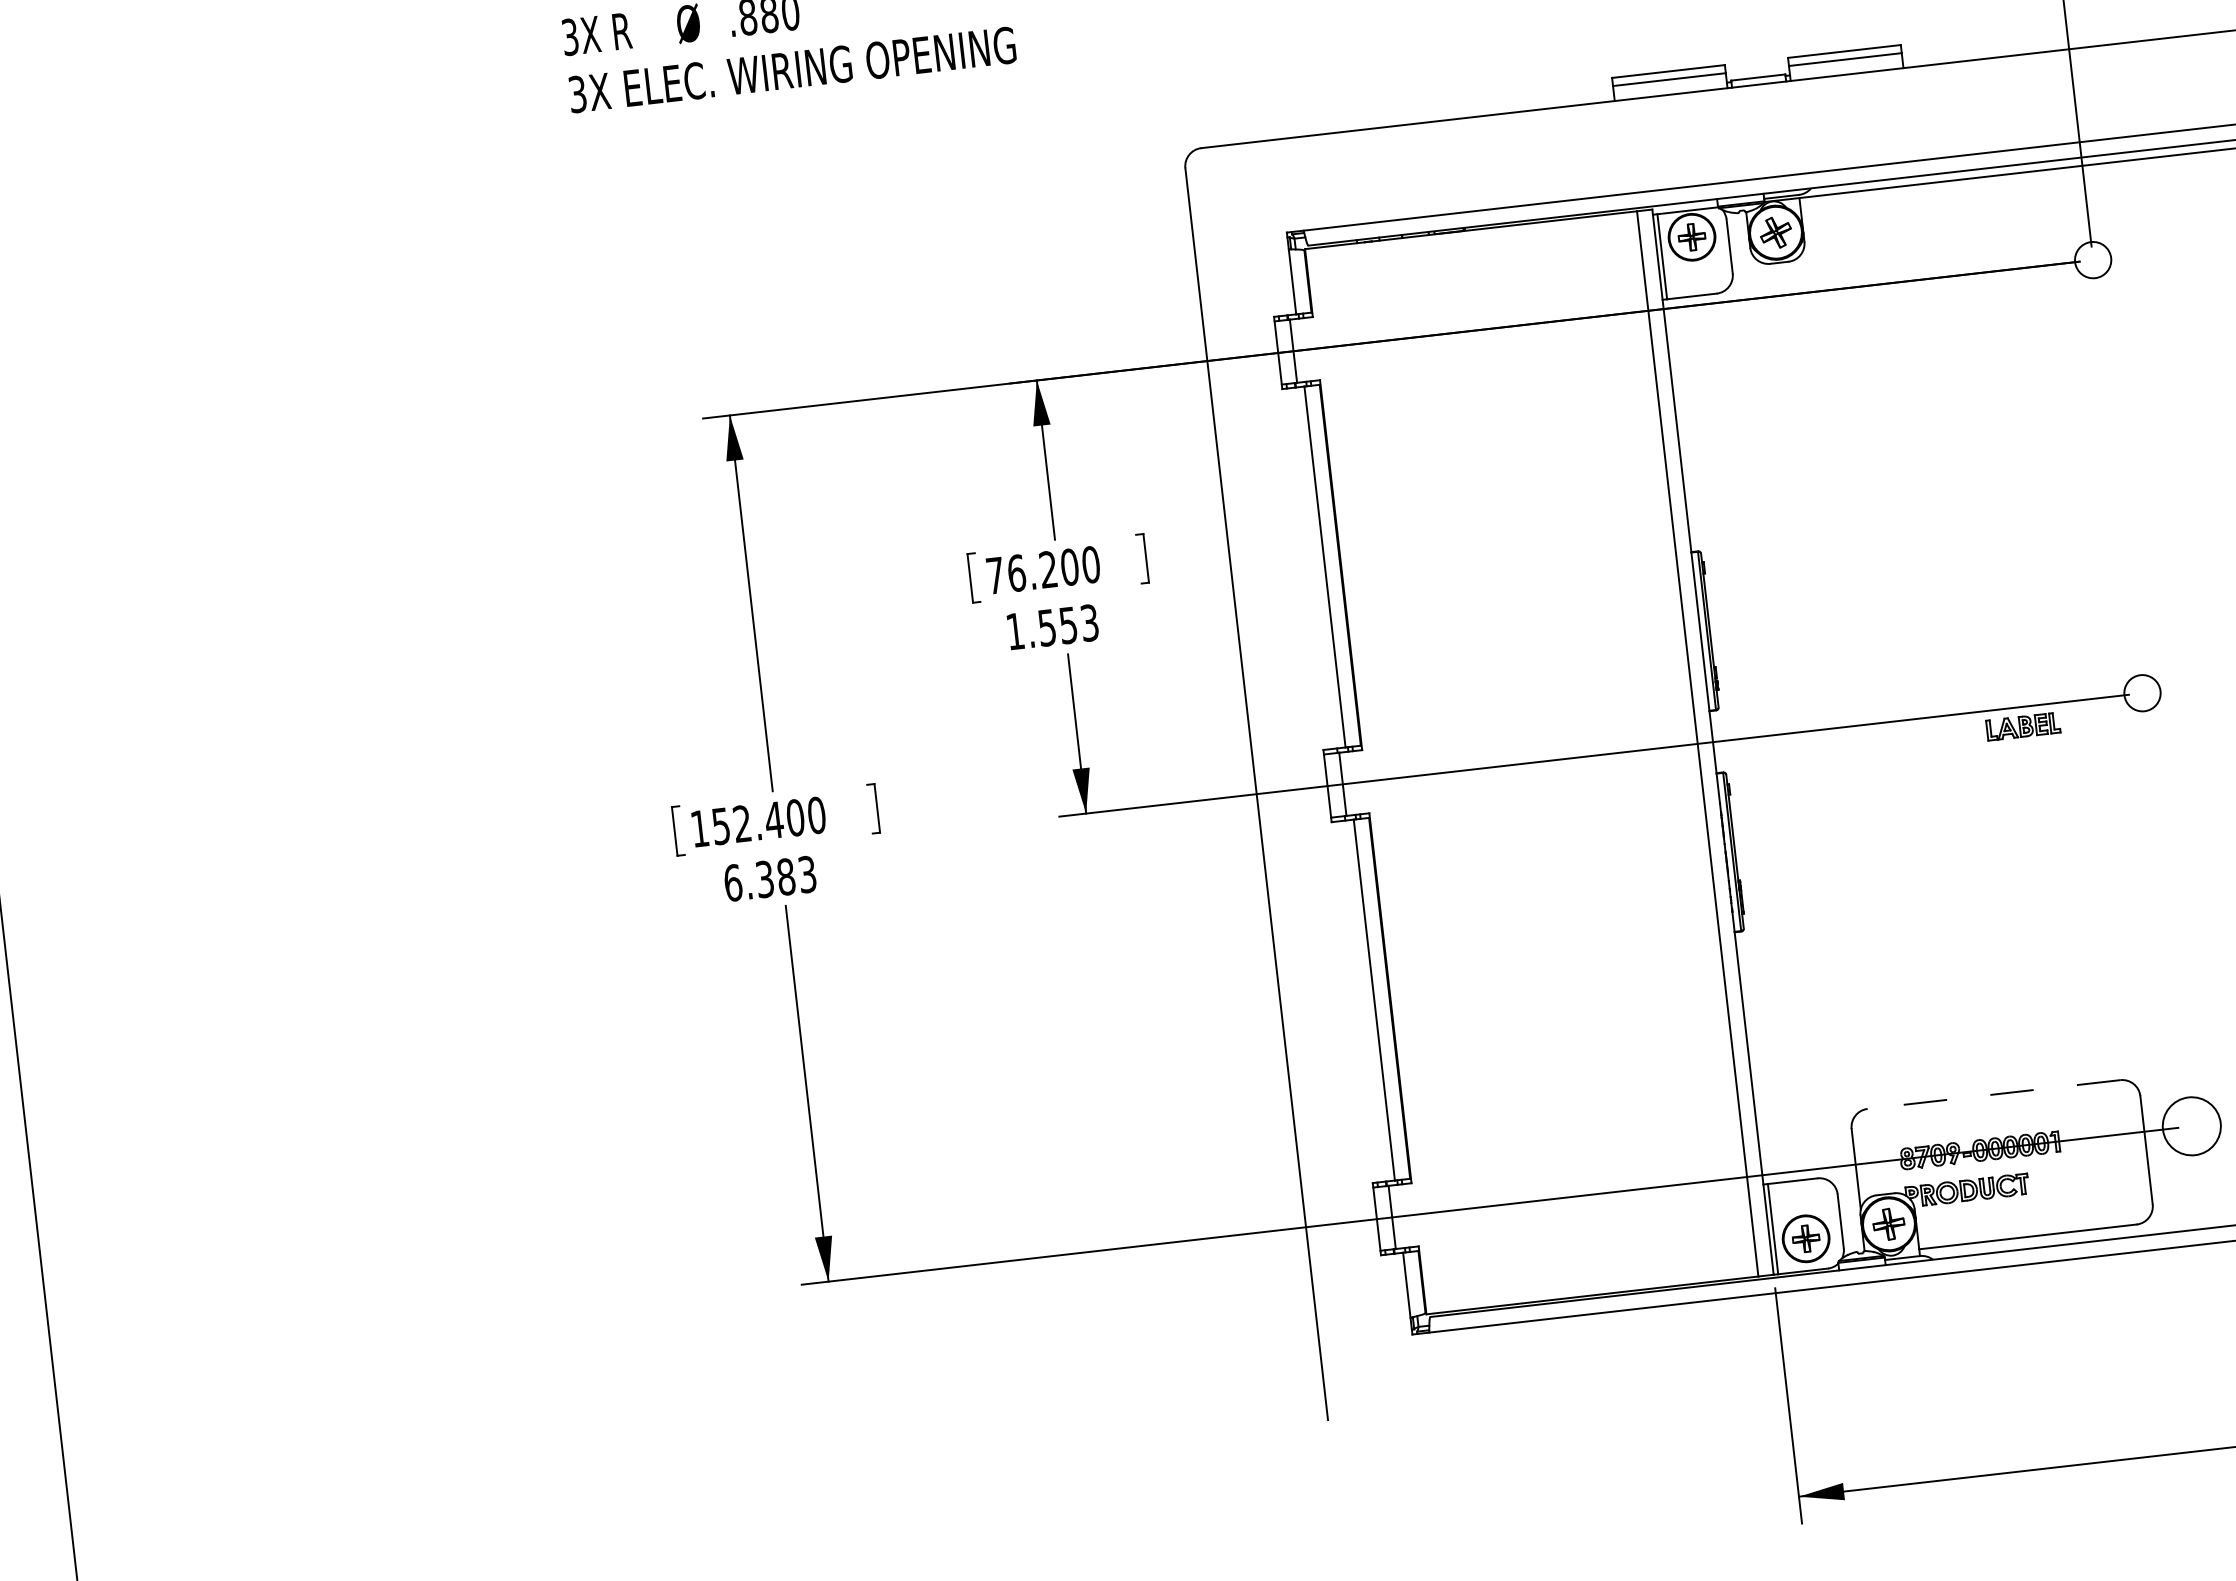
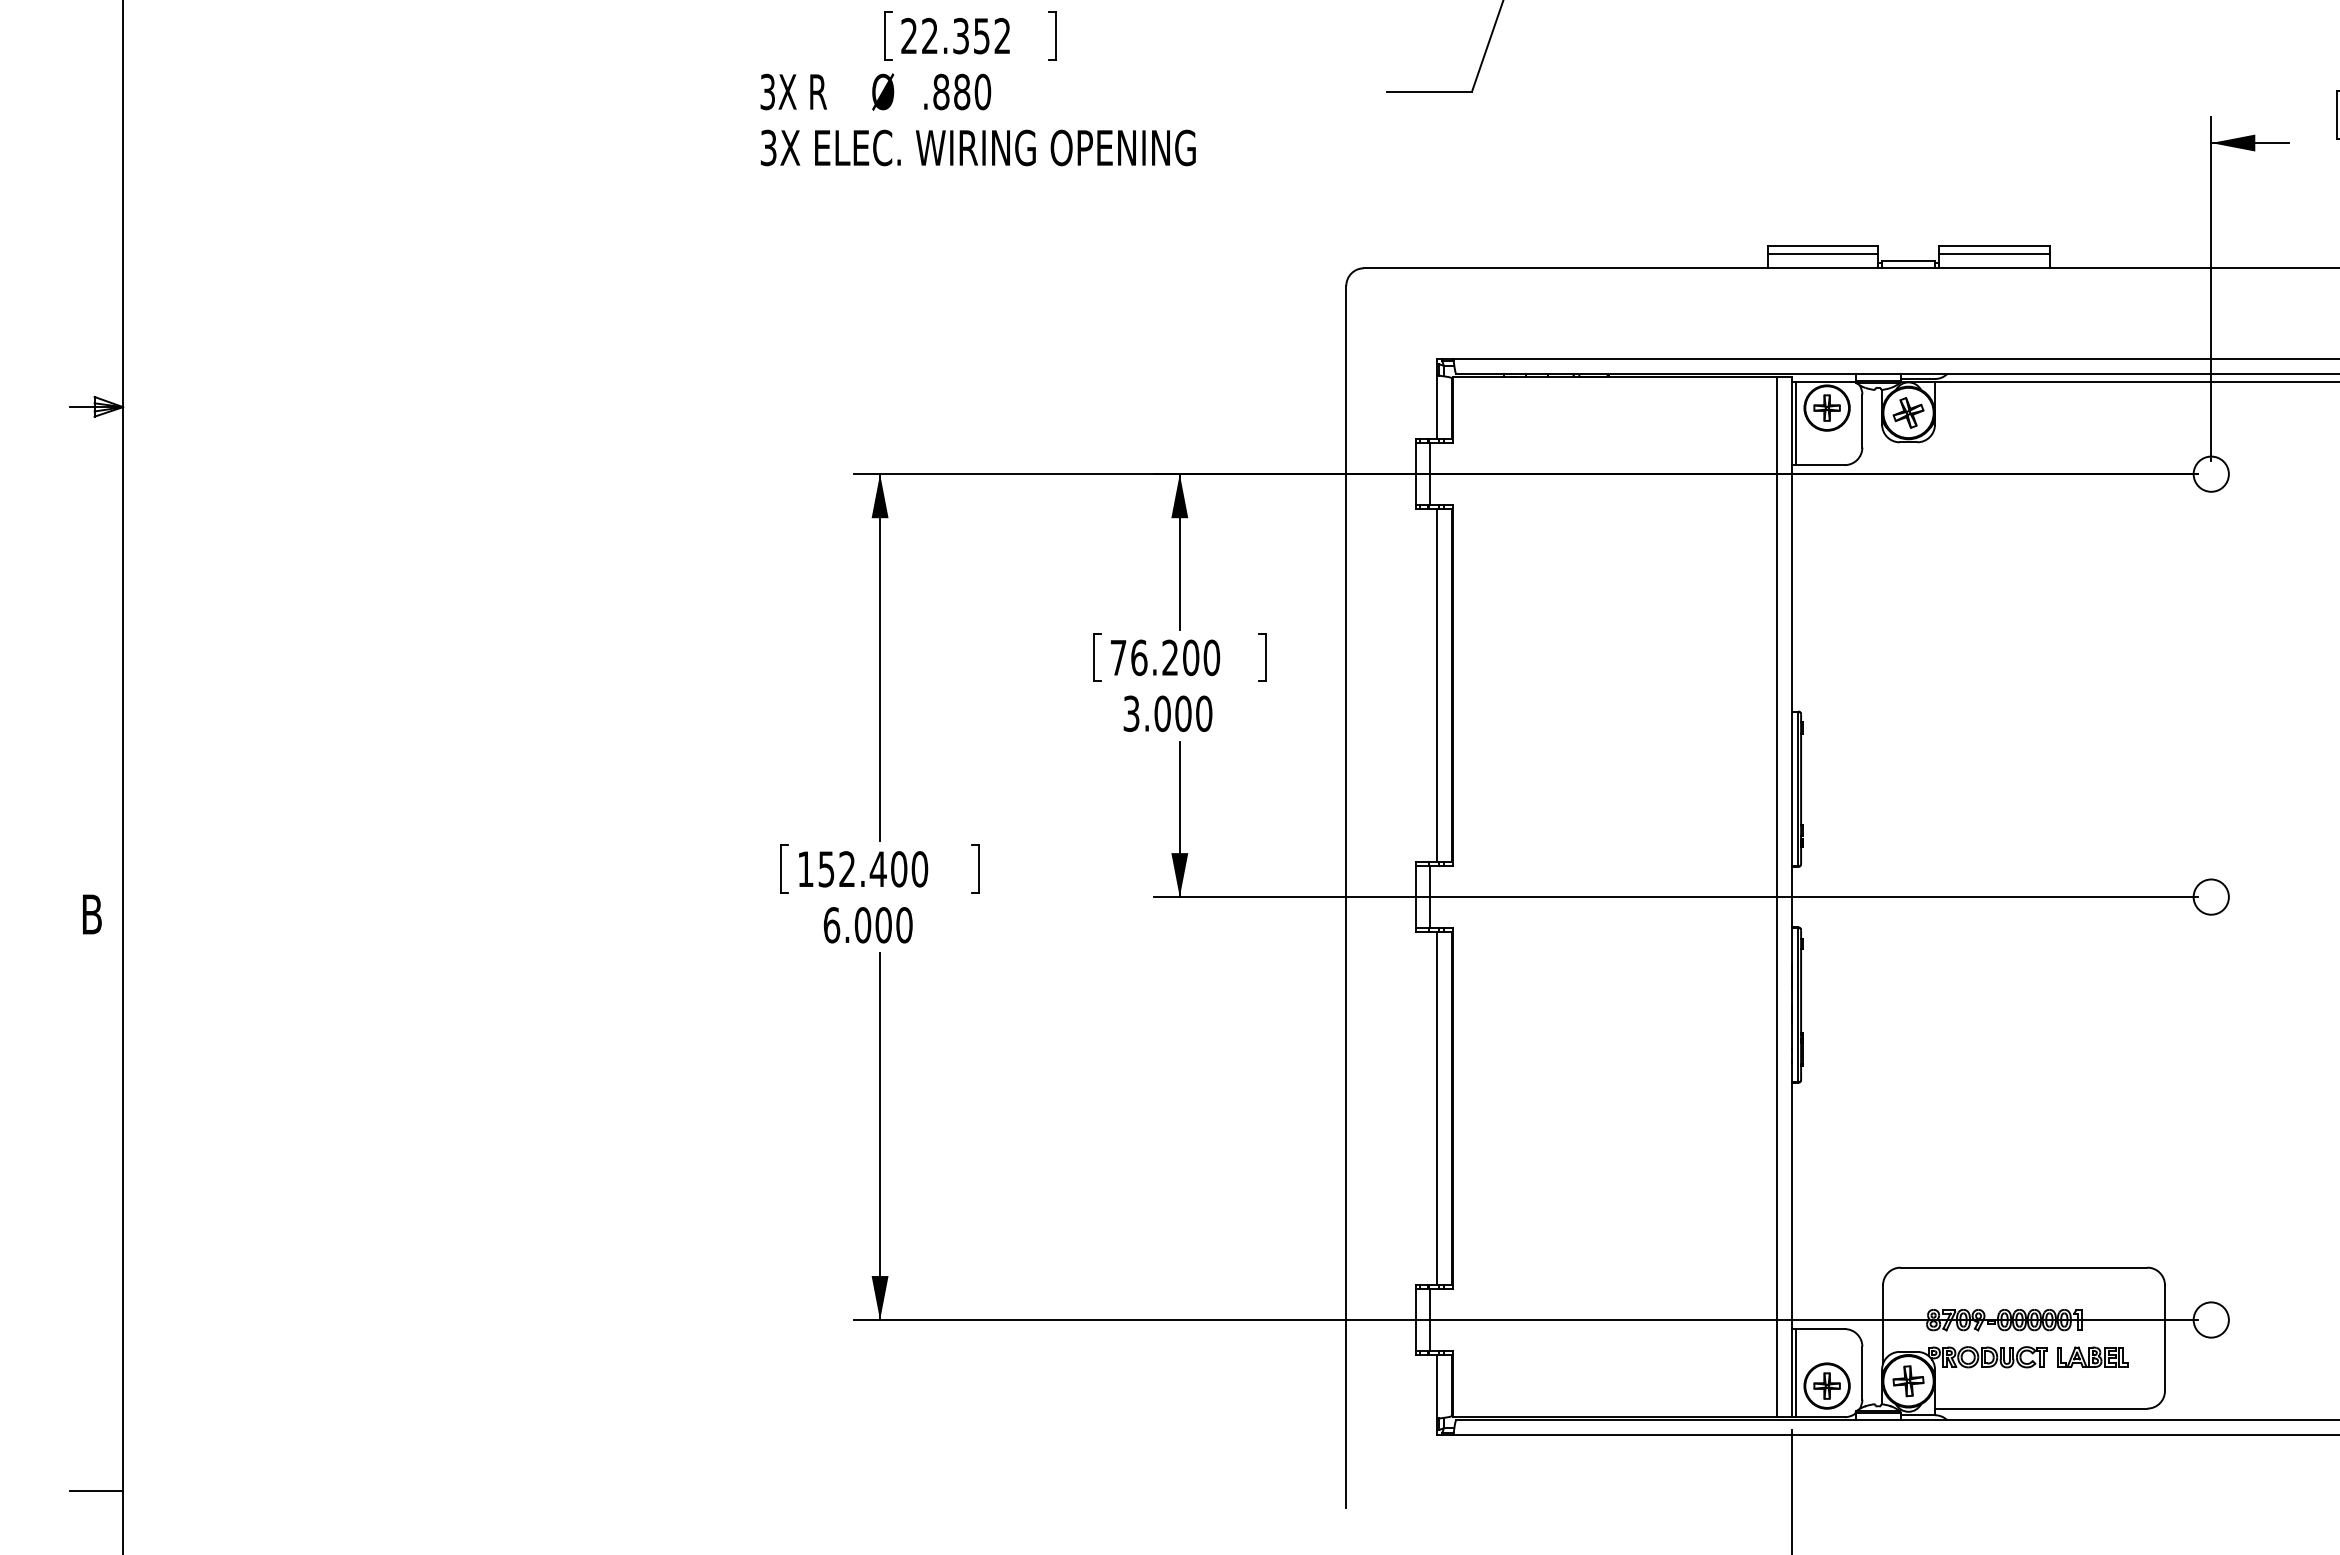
text: (1052, 626) -> (1167, 713), 1.553 -> 3.000
part: (2022, 725) -> (2092, 1356), moved
text: (786, 877) -> (883, 925), 6.383 -> 6.000
line: (1993, 1094) -> (2023, 1267), dashed -> solid
circle: (2190, 1125) -> (2210, 1319), size x0.62
line: (46, 1547) -> (96, 1490), added

